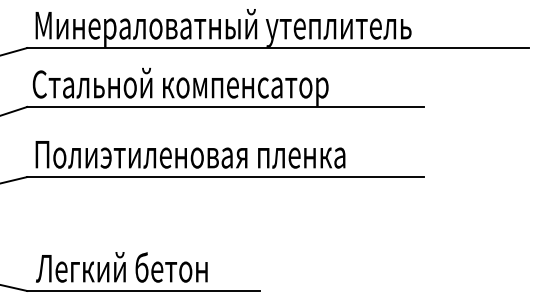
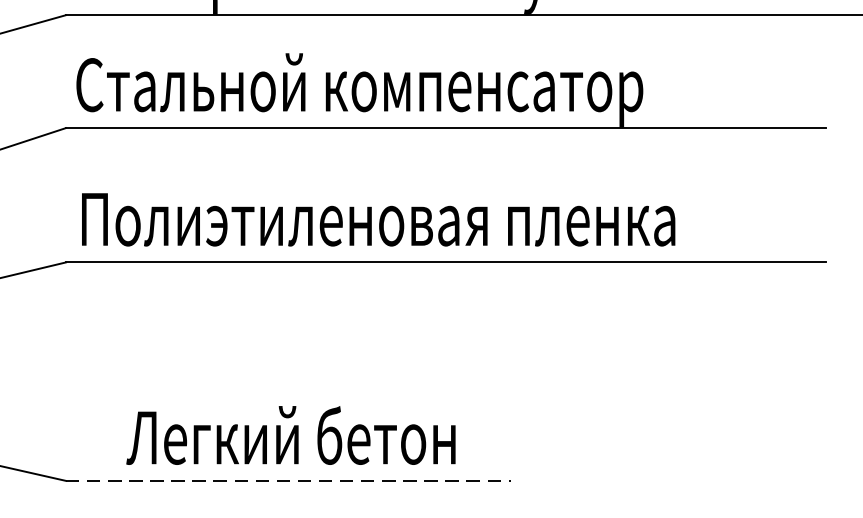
text: (121, 267) -> (290, 435), moved
line: (144, 291) -> (290, 481), solid -> dashed

